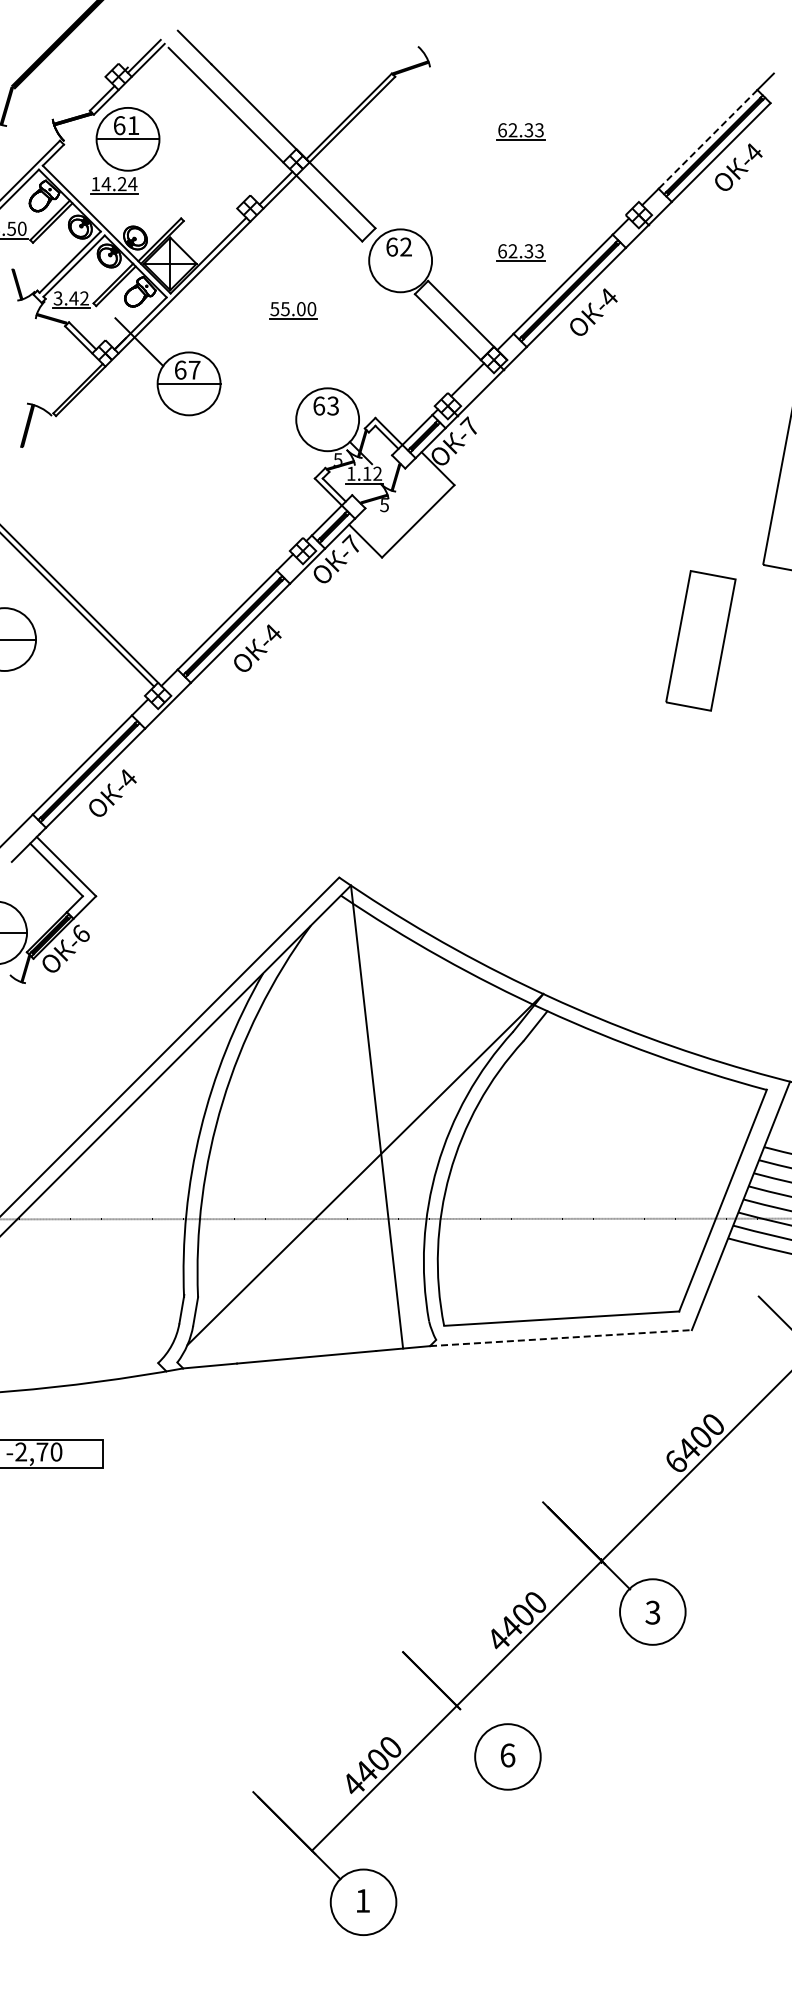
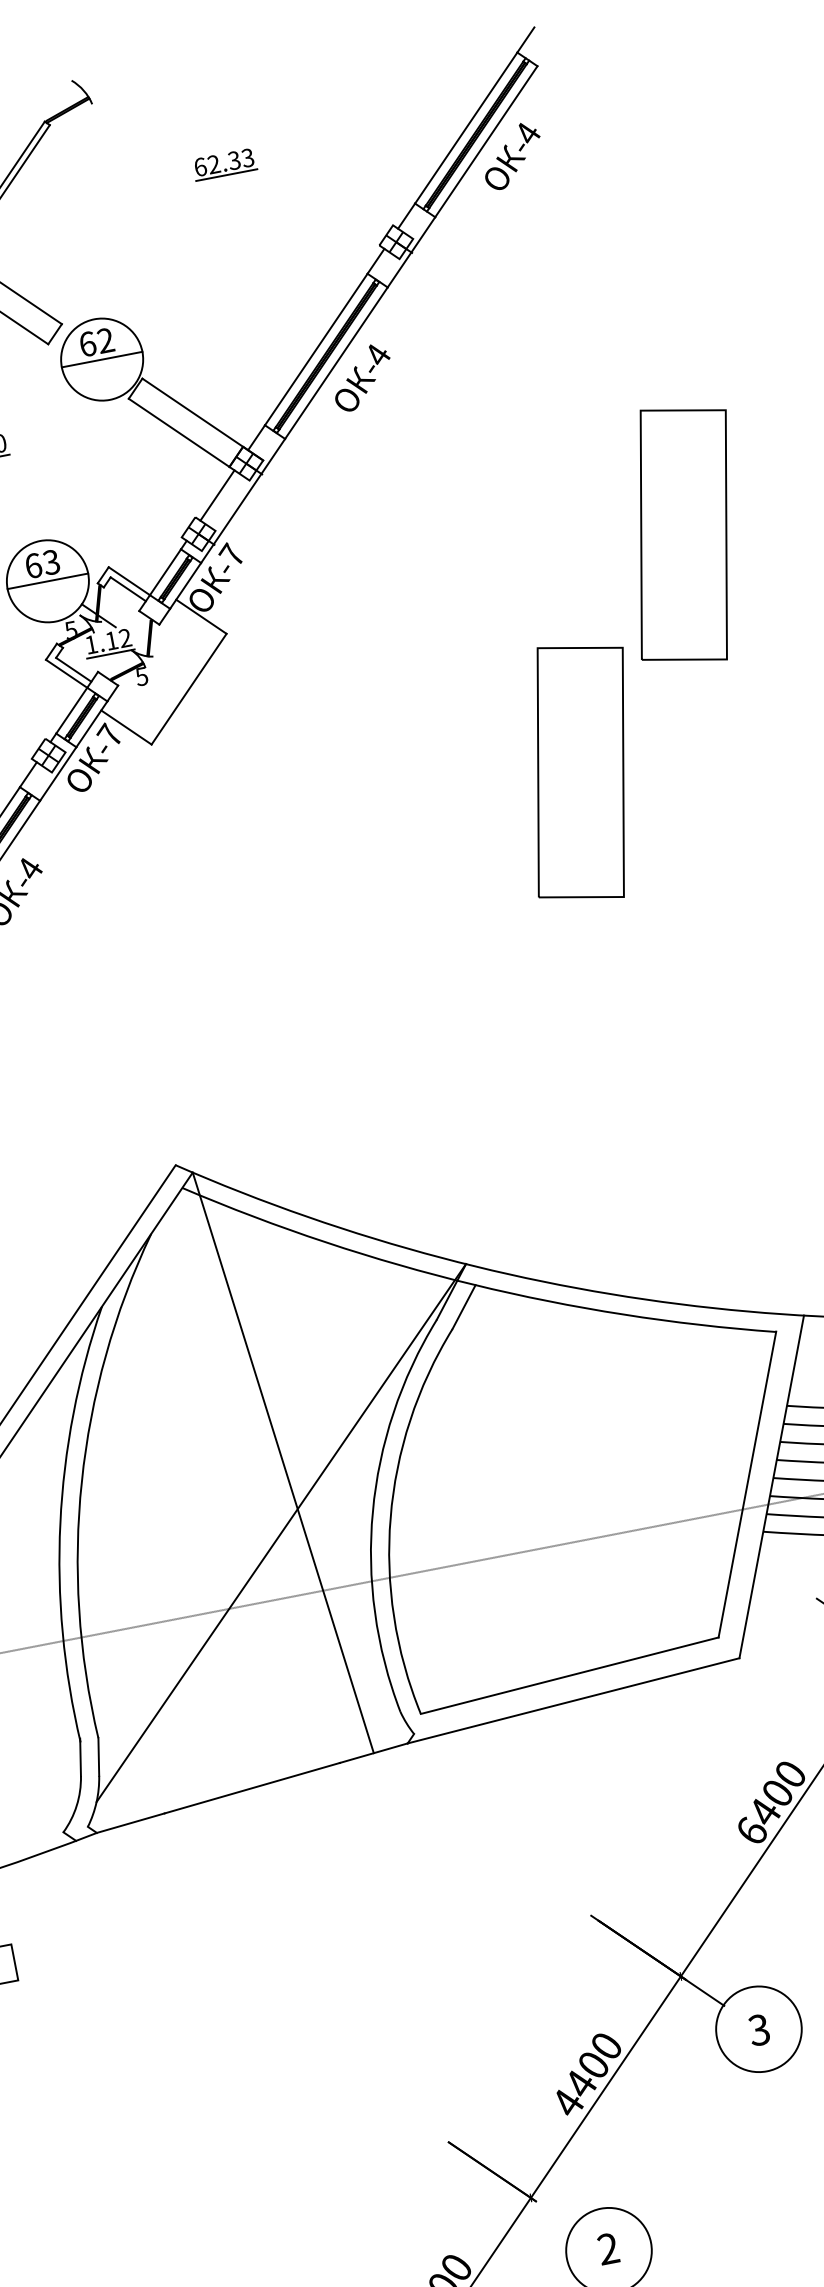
line: (708, 139) -> (466, 128), dashed -> solid
part: (520, 252) -> (253, 319), removed
line: (400, 260) -> (101, 359), added
line: (327, 419) -> (47, 581), added
part: (700, 640) -> (580, 772), size x1.43
line: (561, 1338) -> (574, 1701), dashed -> solid
text: (507, 1755) -> (608, 2249), 6 -> 2

